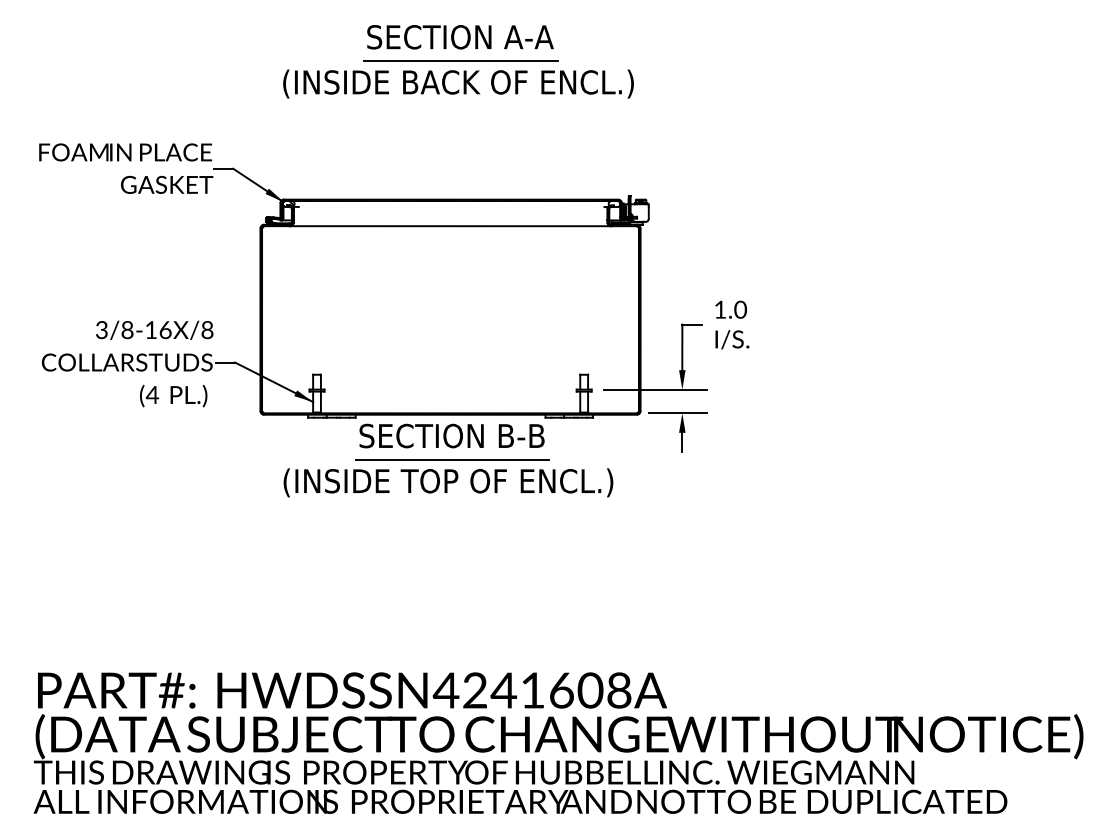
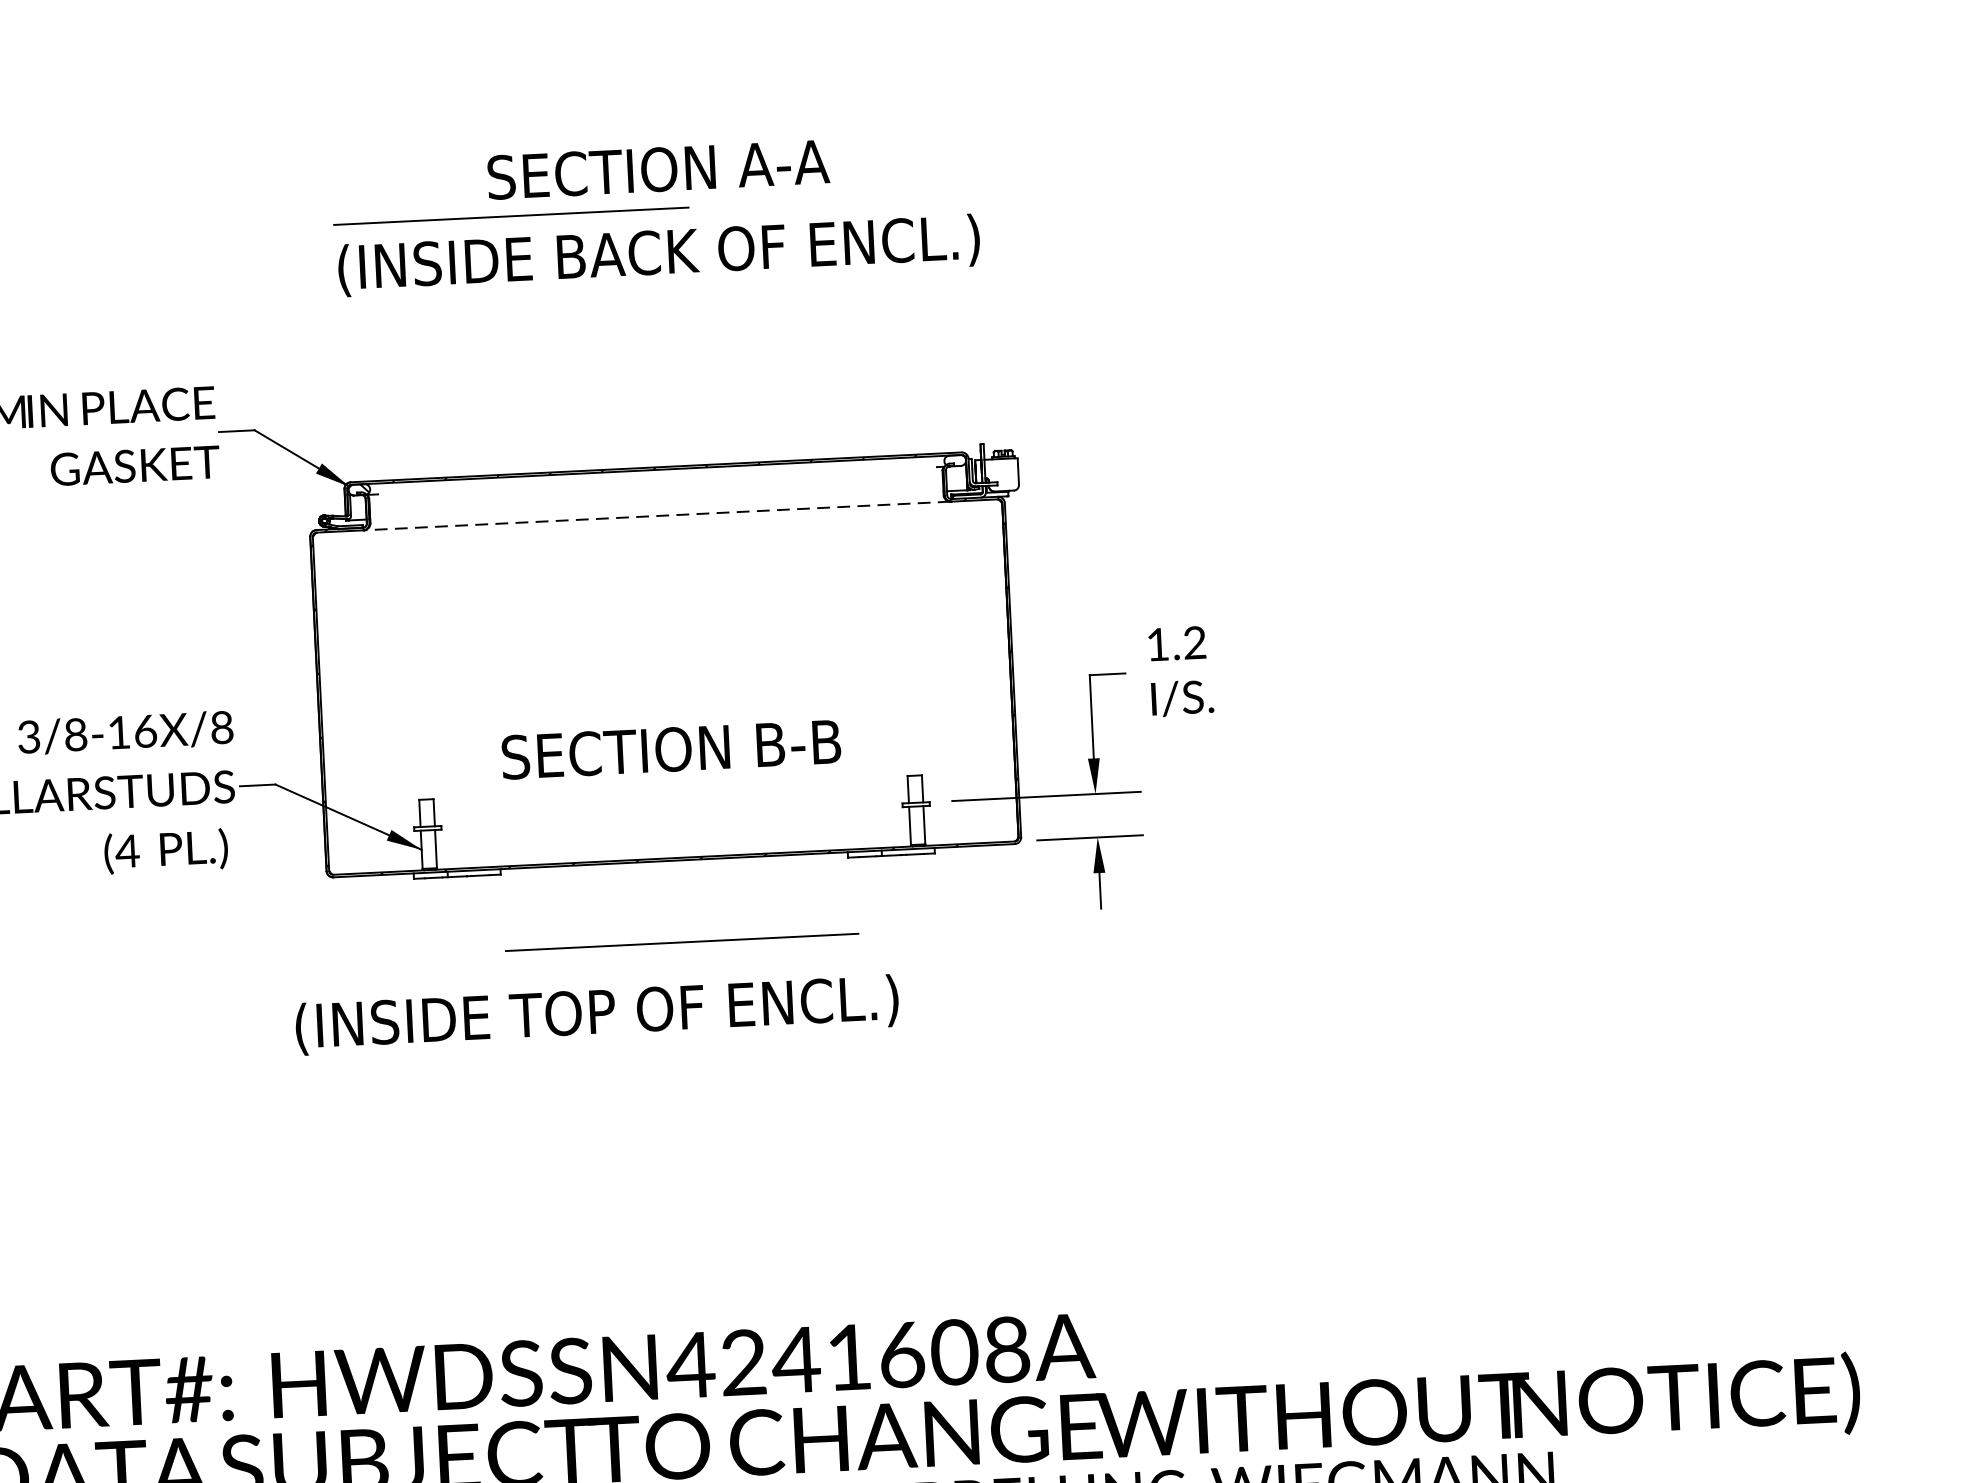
line: (460, 60) -> (510, 215), moved
line: (450, 226) -> (657, 516), solid -> dashed
text: (740, 309) -> (1194, 642), 1.0 -> 1.2
text: (451, 435) -> (670, 748), moved
text: (448, 482) -> (597, 1014), moved

